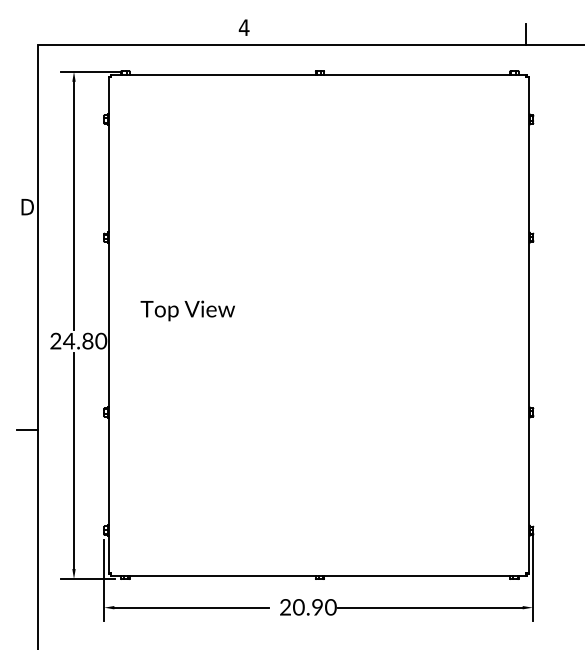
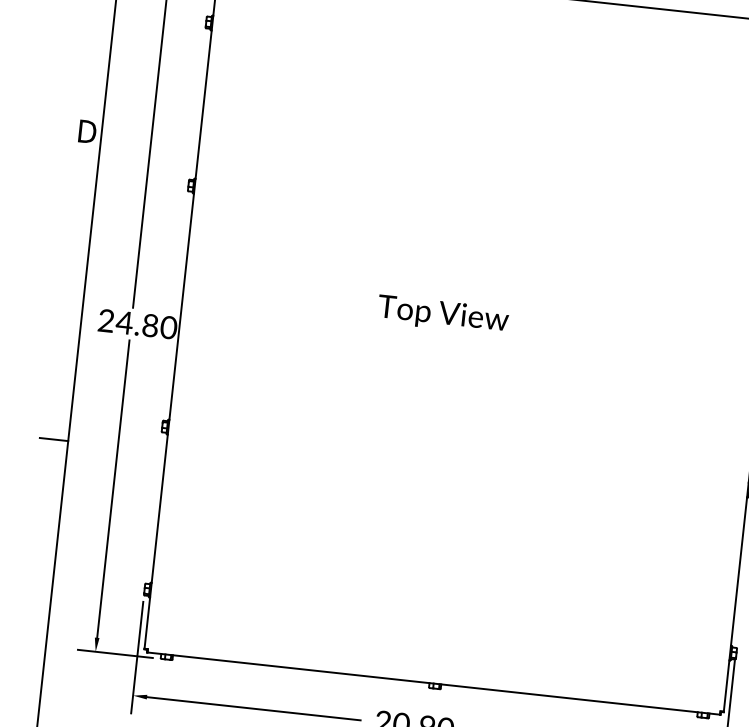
text: (187, 310) -> (442, 314), moved

